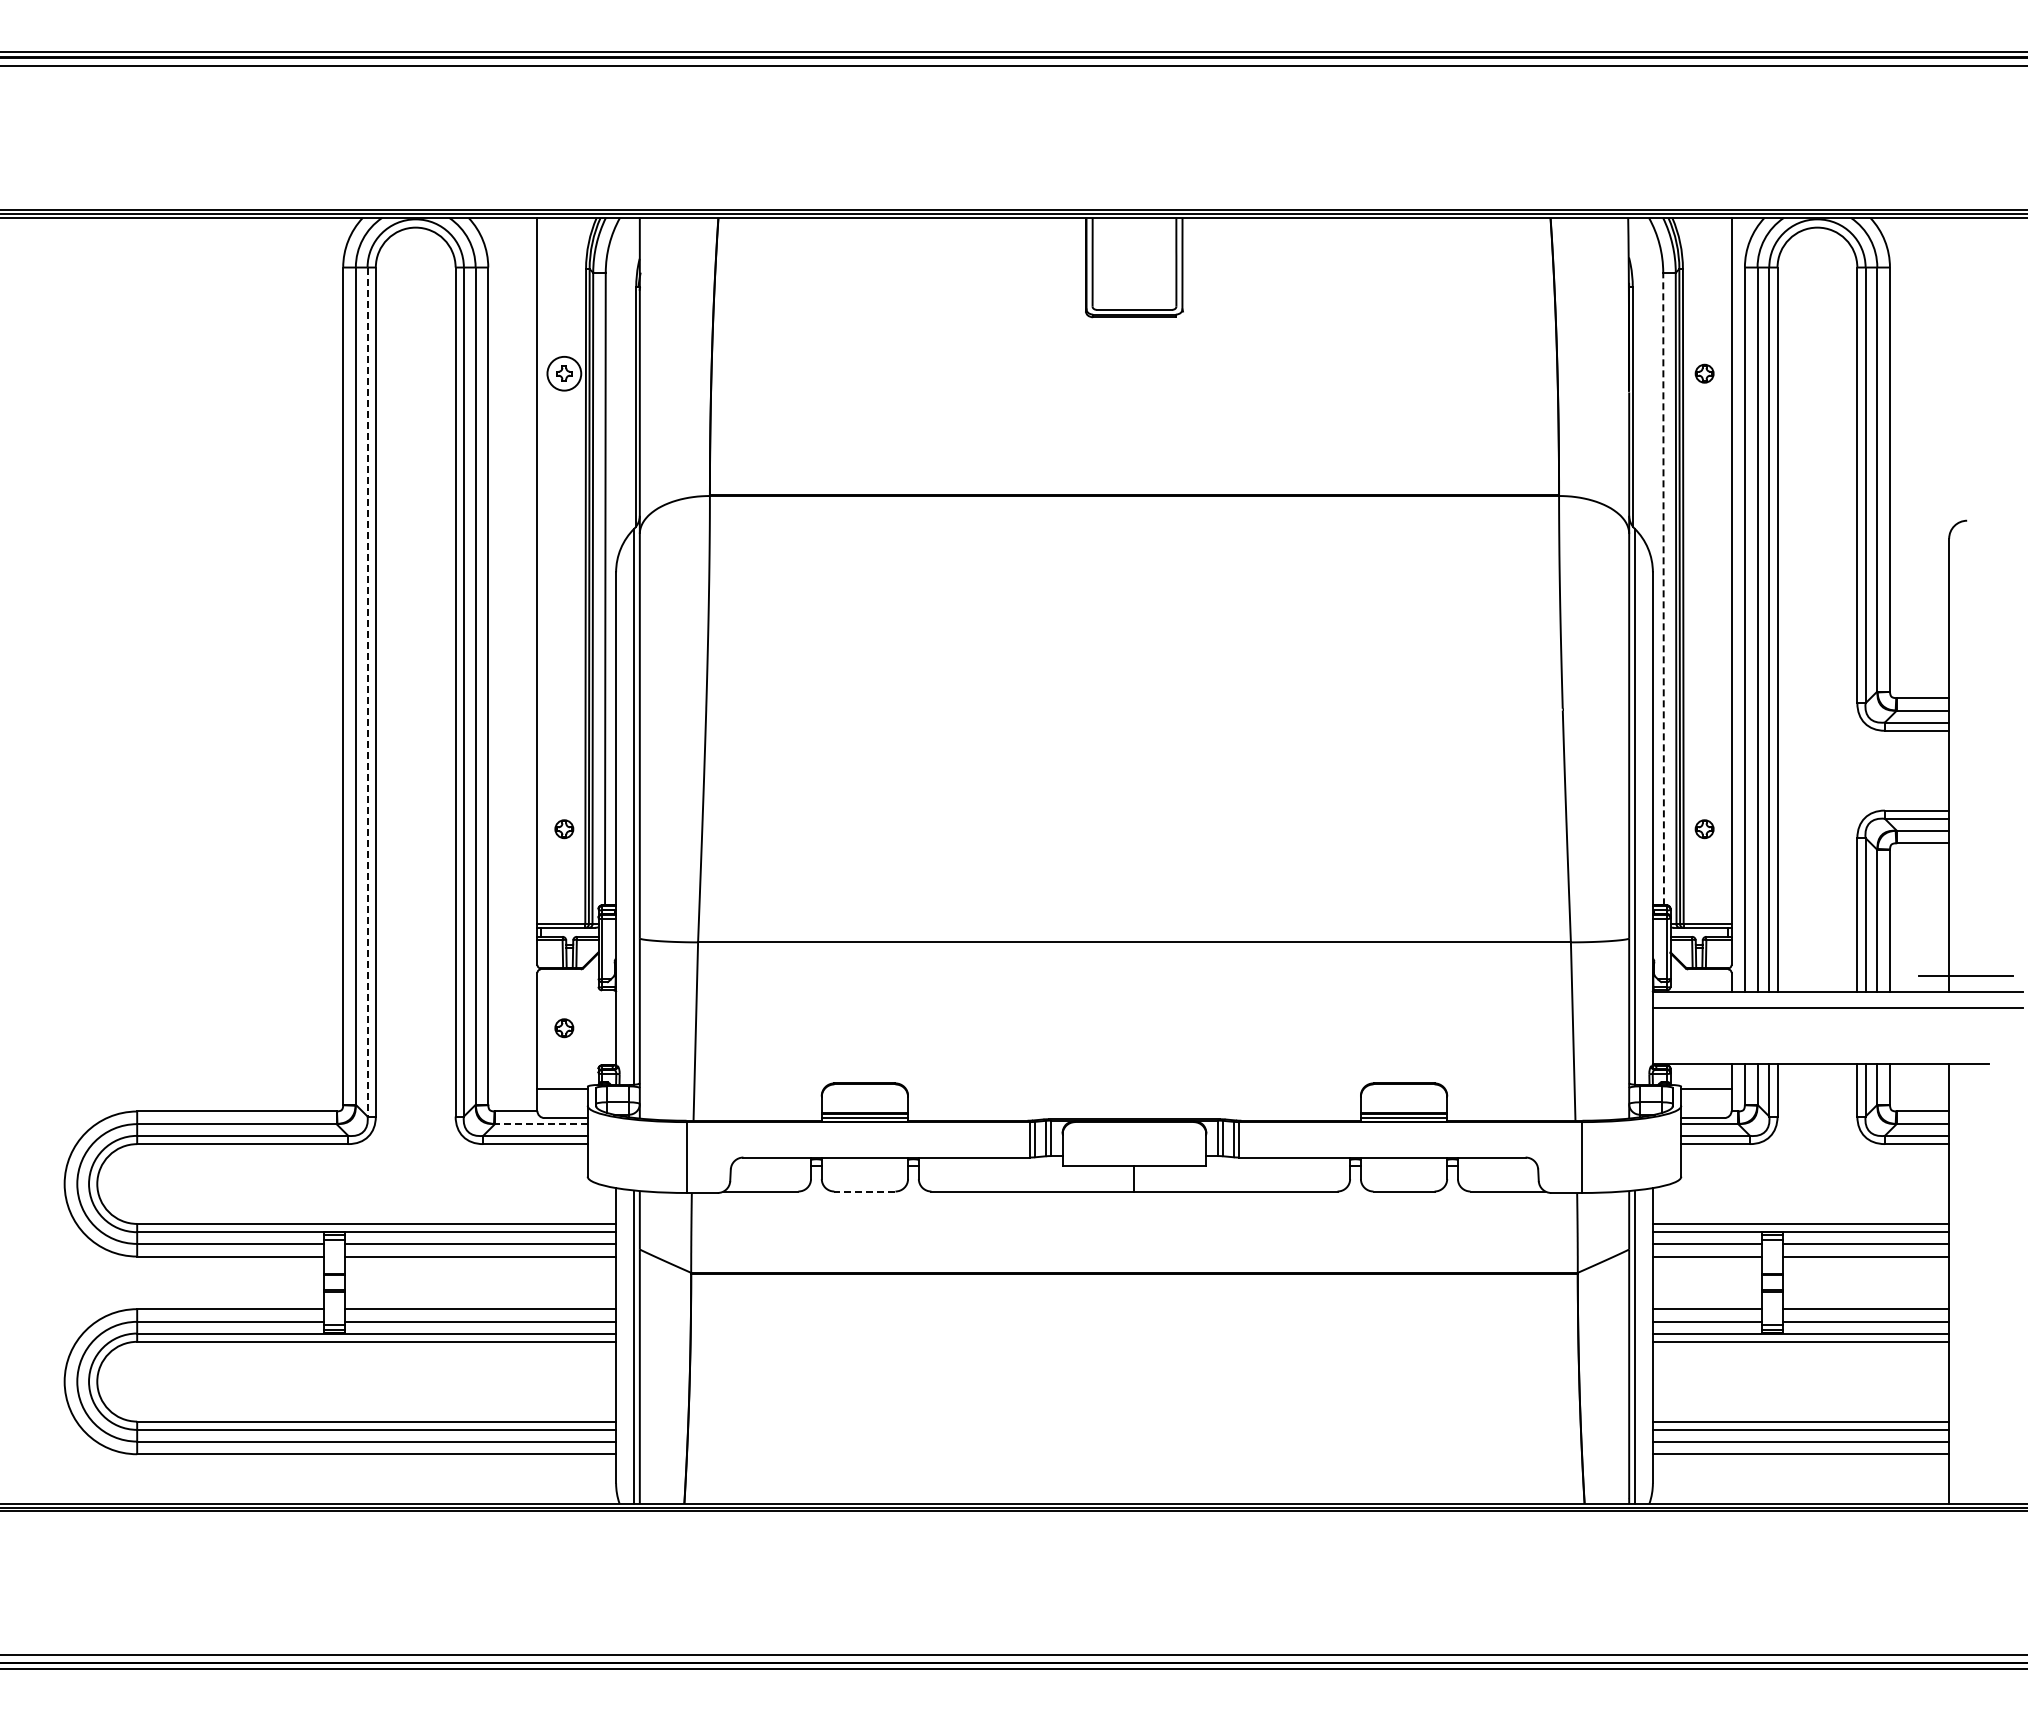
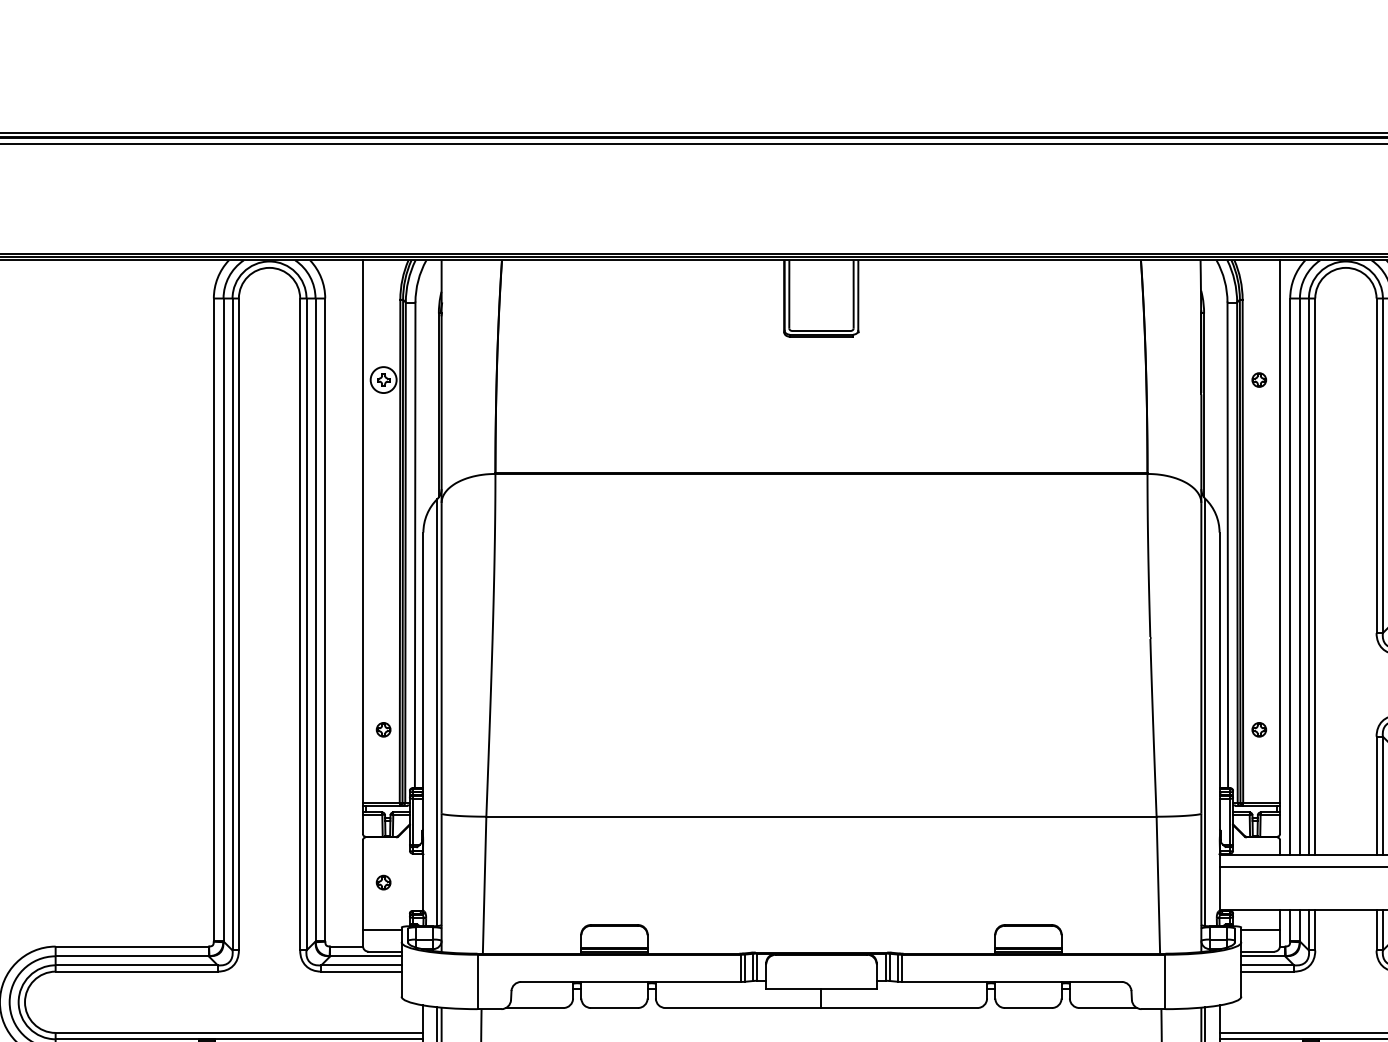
line: (1663, 588) -> (1227, 544), dashed -> solid
line: (367, 692) -> (232, 624), dashed -> solid
line: (540, 1124) -> (365, 956), dashed -> solid
line: (864, 1191) -> (614, 1008), dashed -> solid

